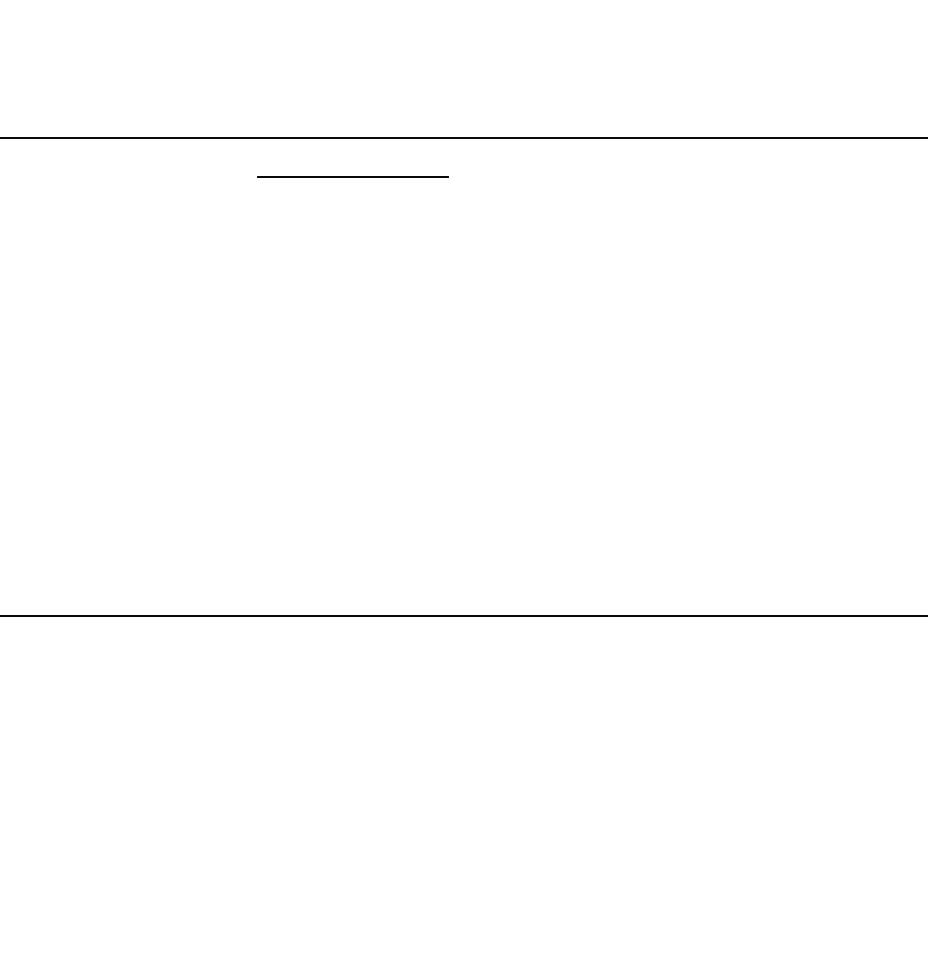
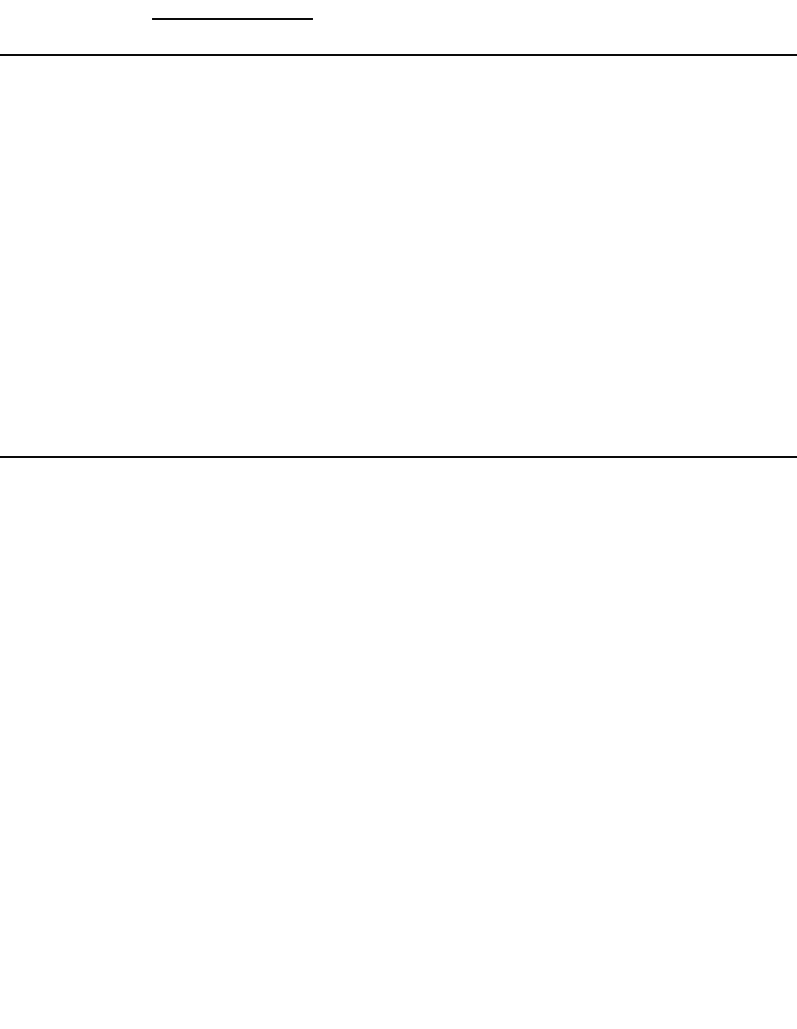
line: (353, 176) -> (232, 18), moved

